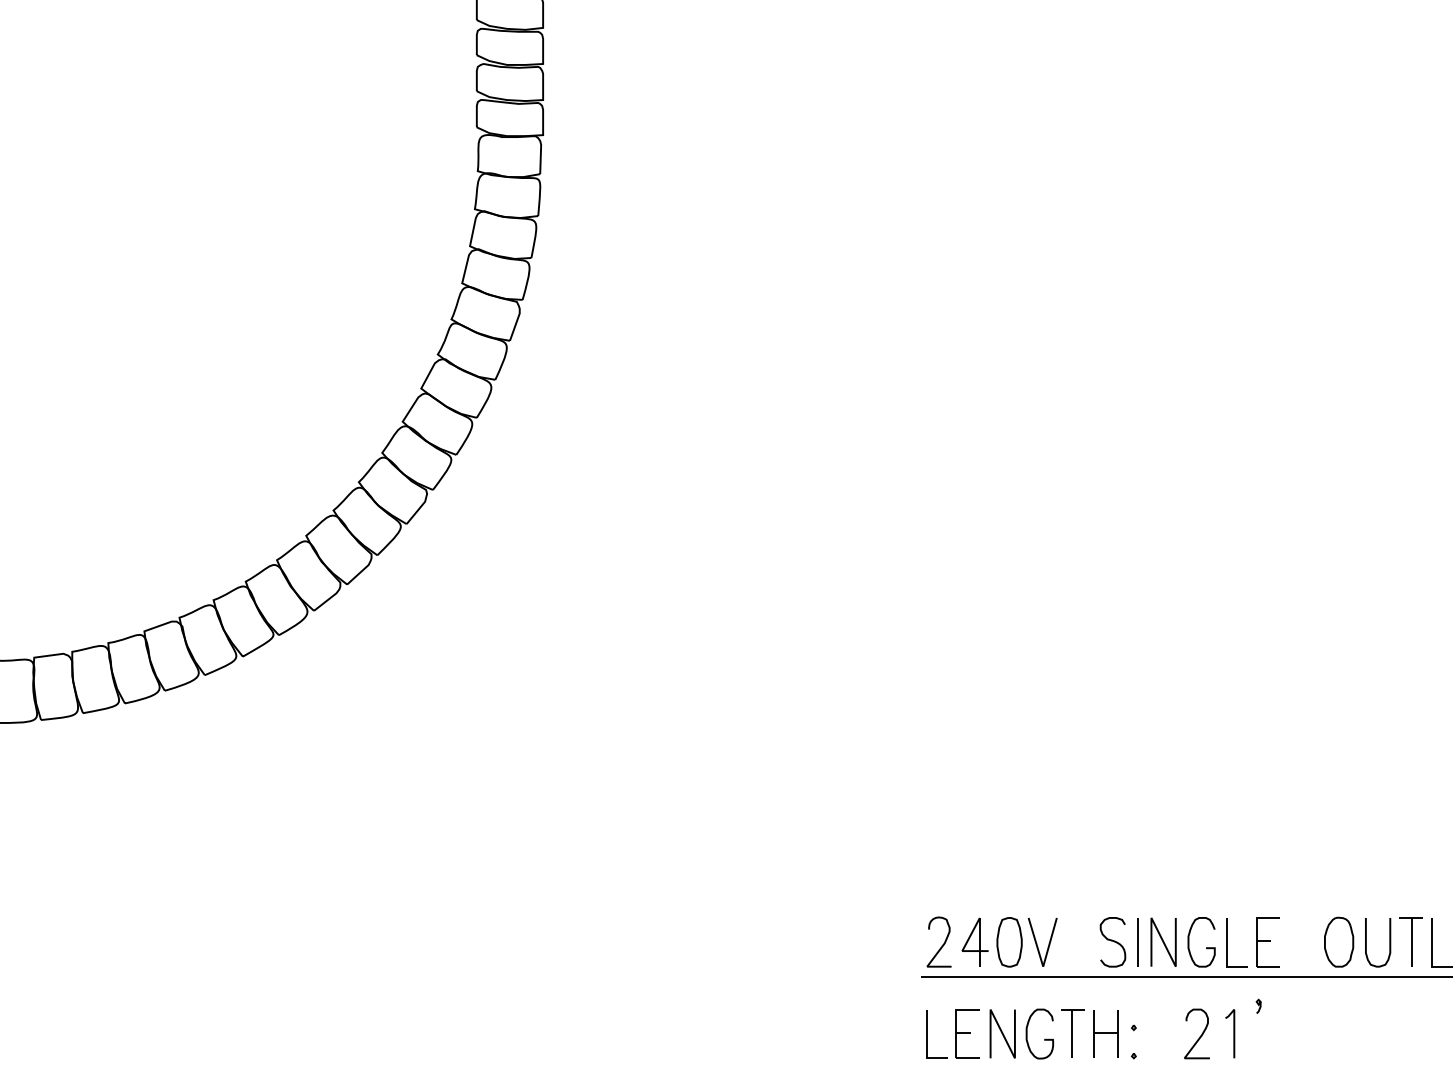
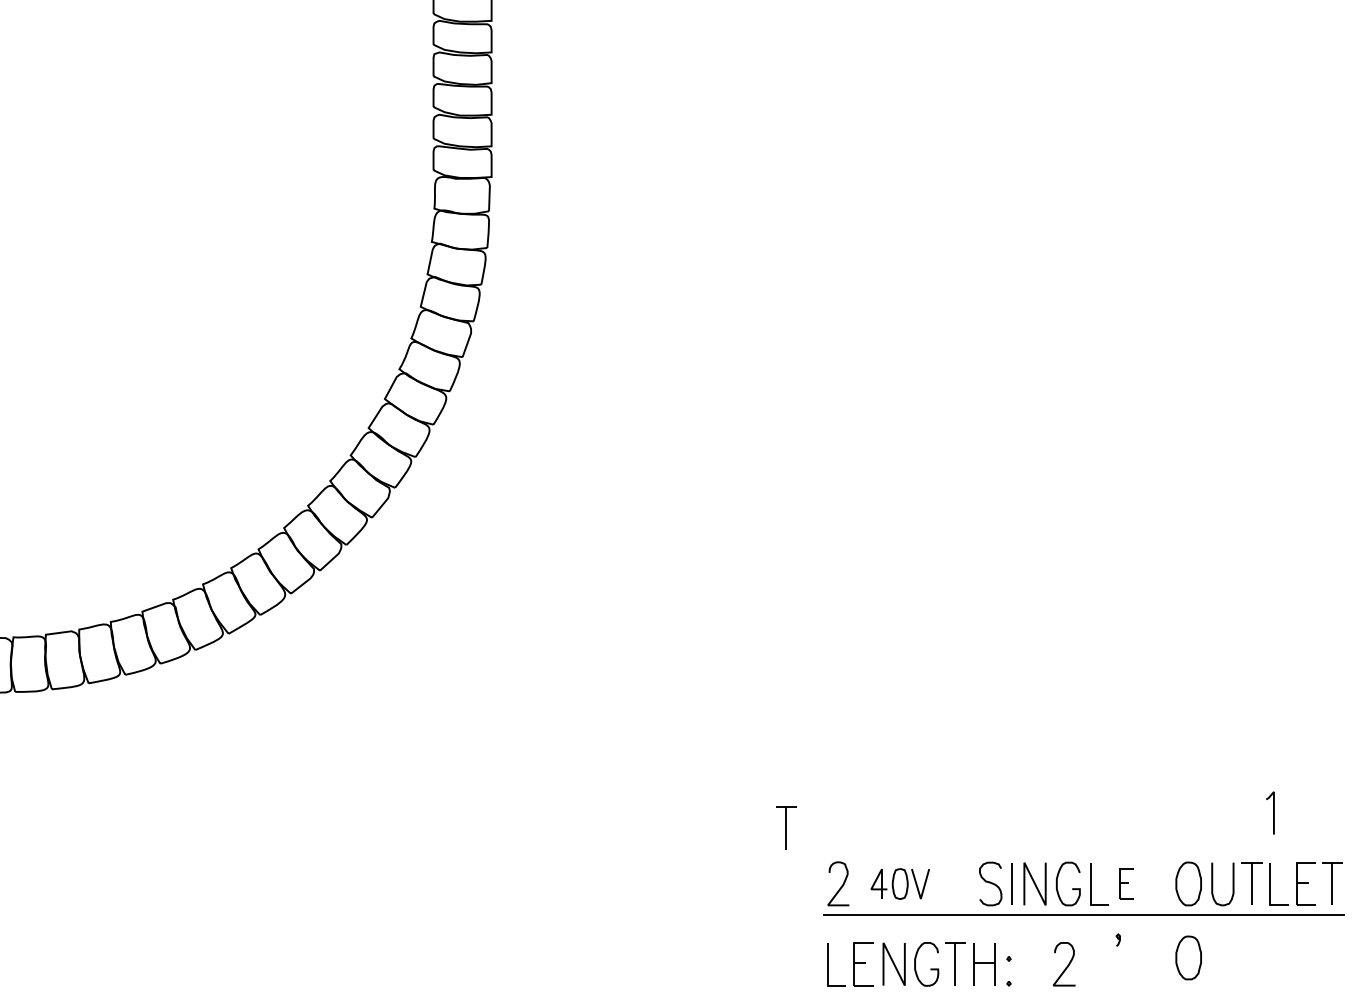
part: (879, 877) -> (786, 827), added
part: (1009, 941) -> (900, 883), size x0.7
part: (1268, 941) -> (1126, 883), size x0.7
part: (1338, 1026) -> (1188, 957), added
line: (1233, 1033) -> (1273, 812), moved

